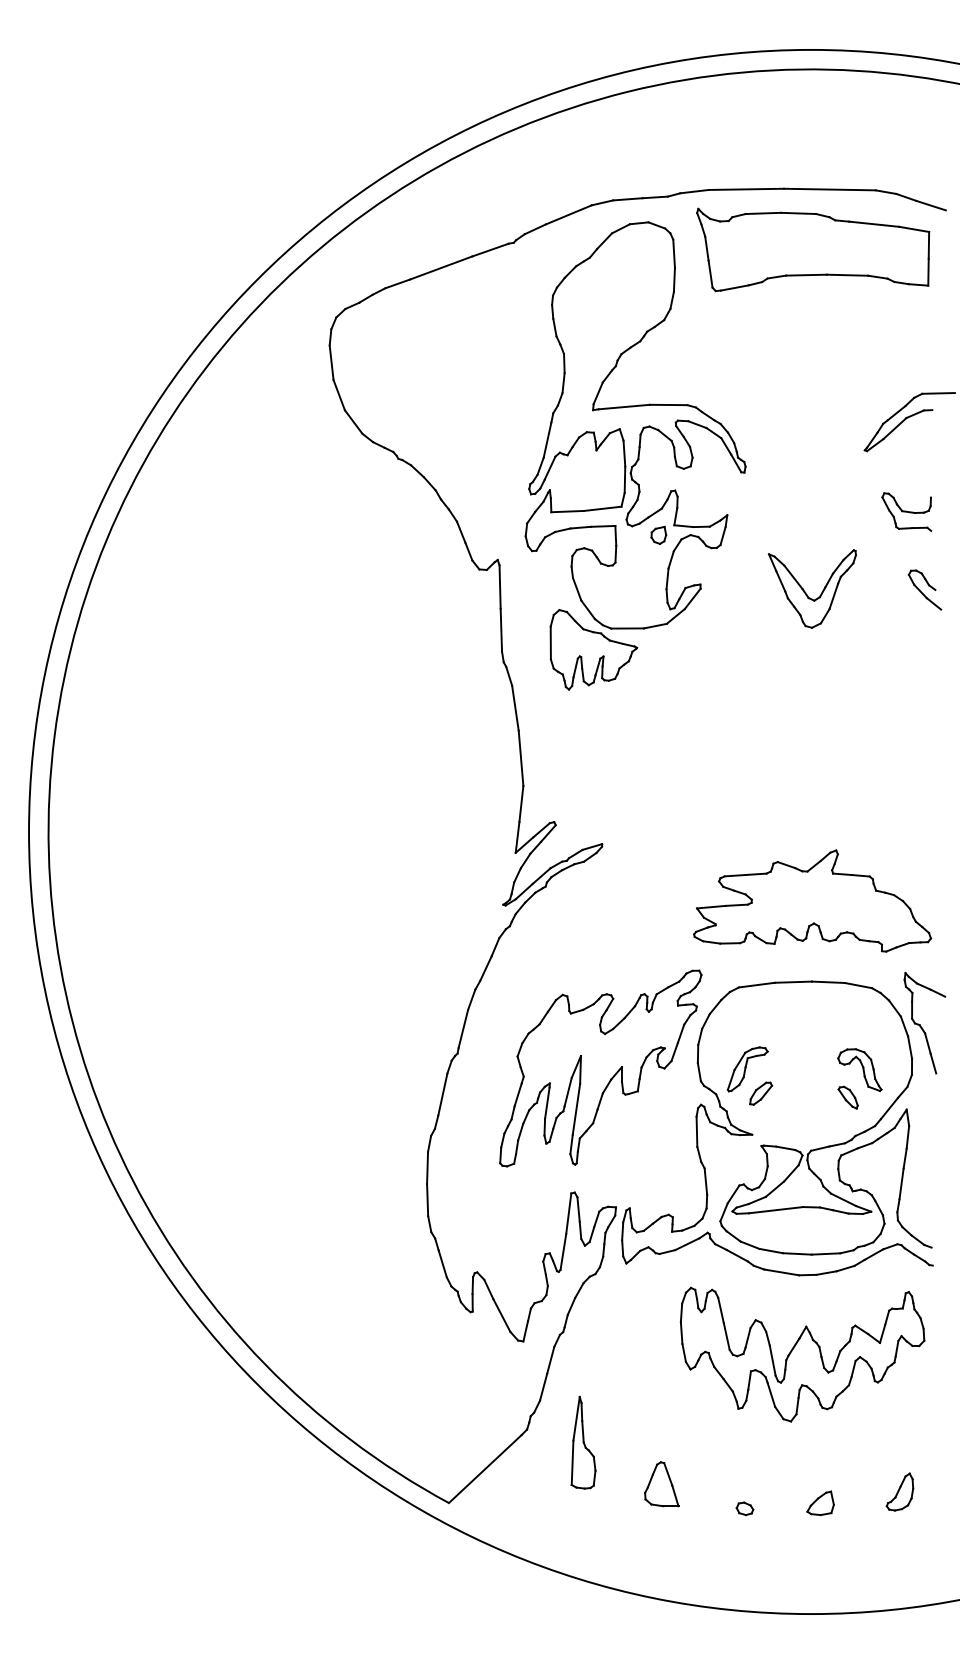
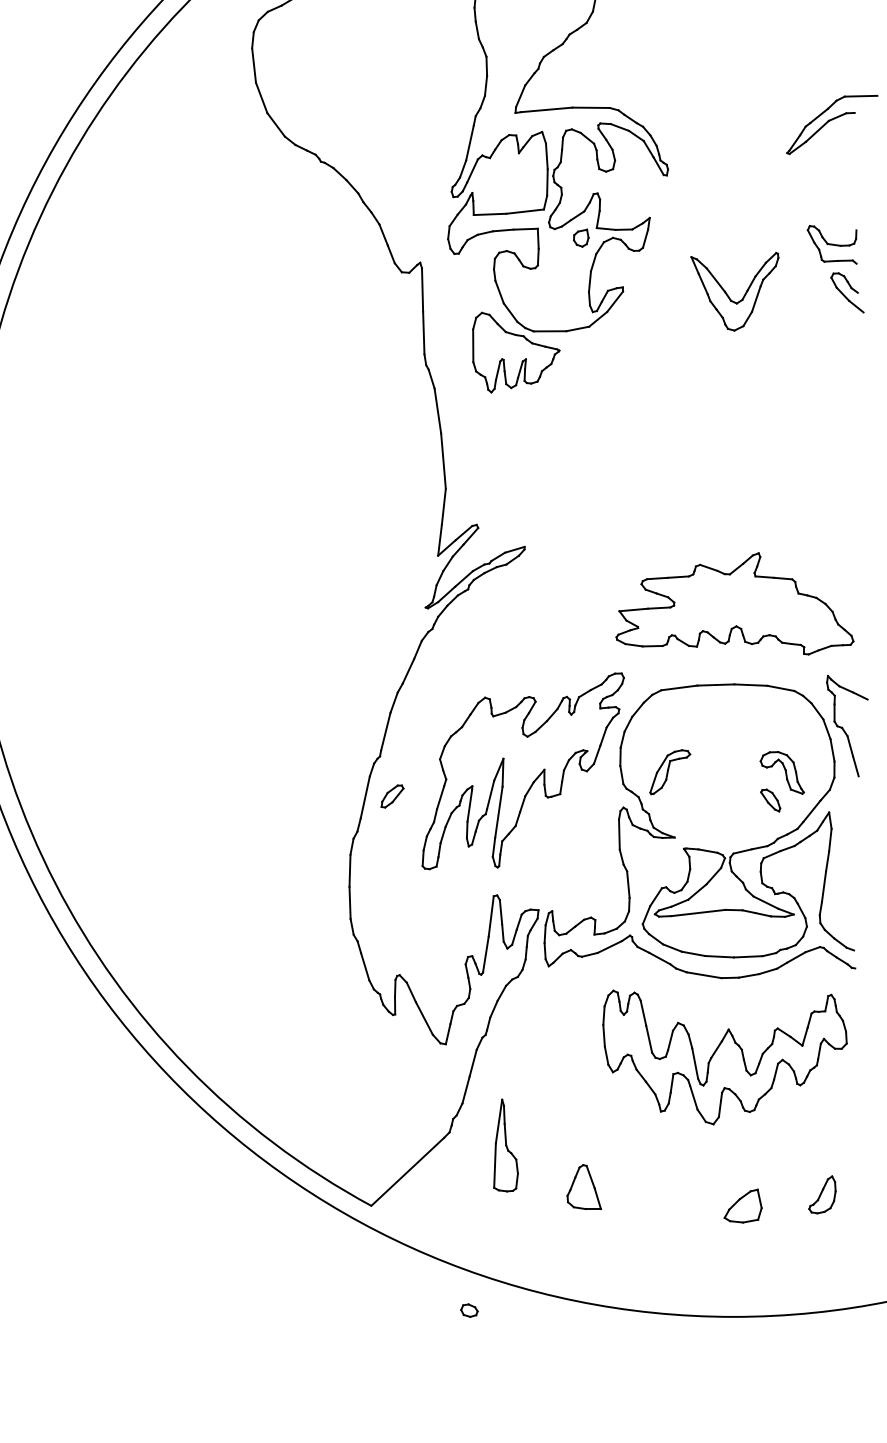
part: (906, 511) -> (831, 244), moved
part: (761, 1093) -> (392, 796), moved
part: (820, 1503) -> (742, 1206), size x1.4
part: (744, 1508) -> (468, 1310), moved

